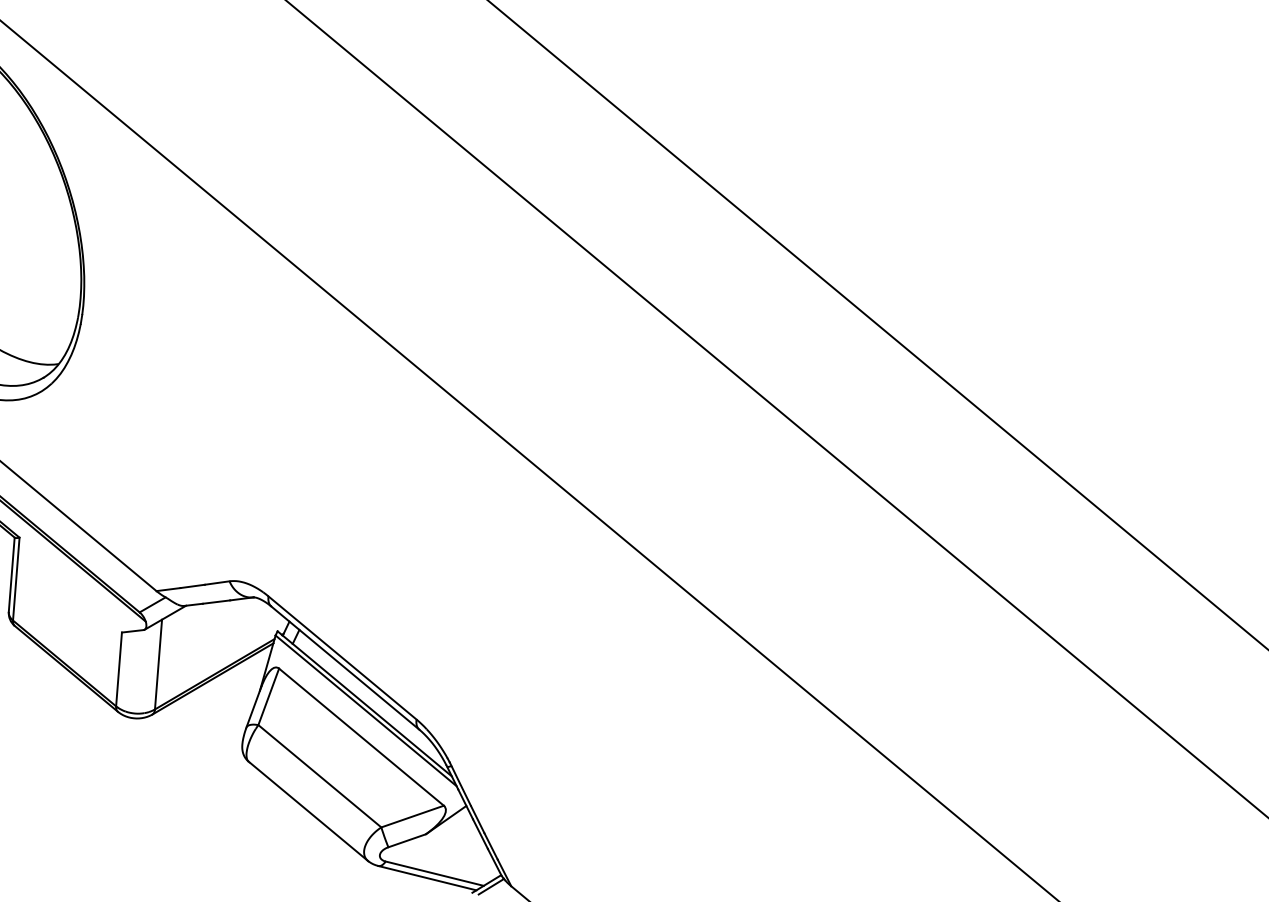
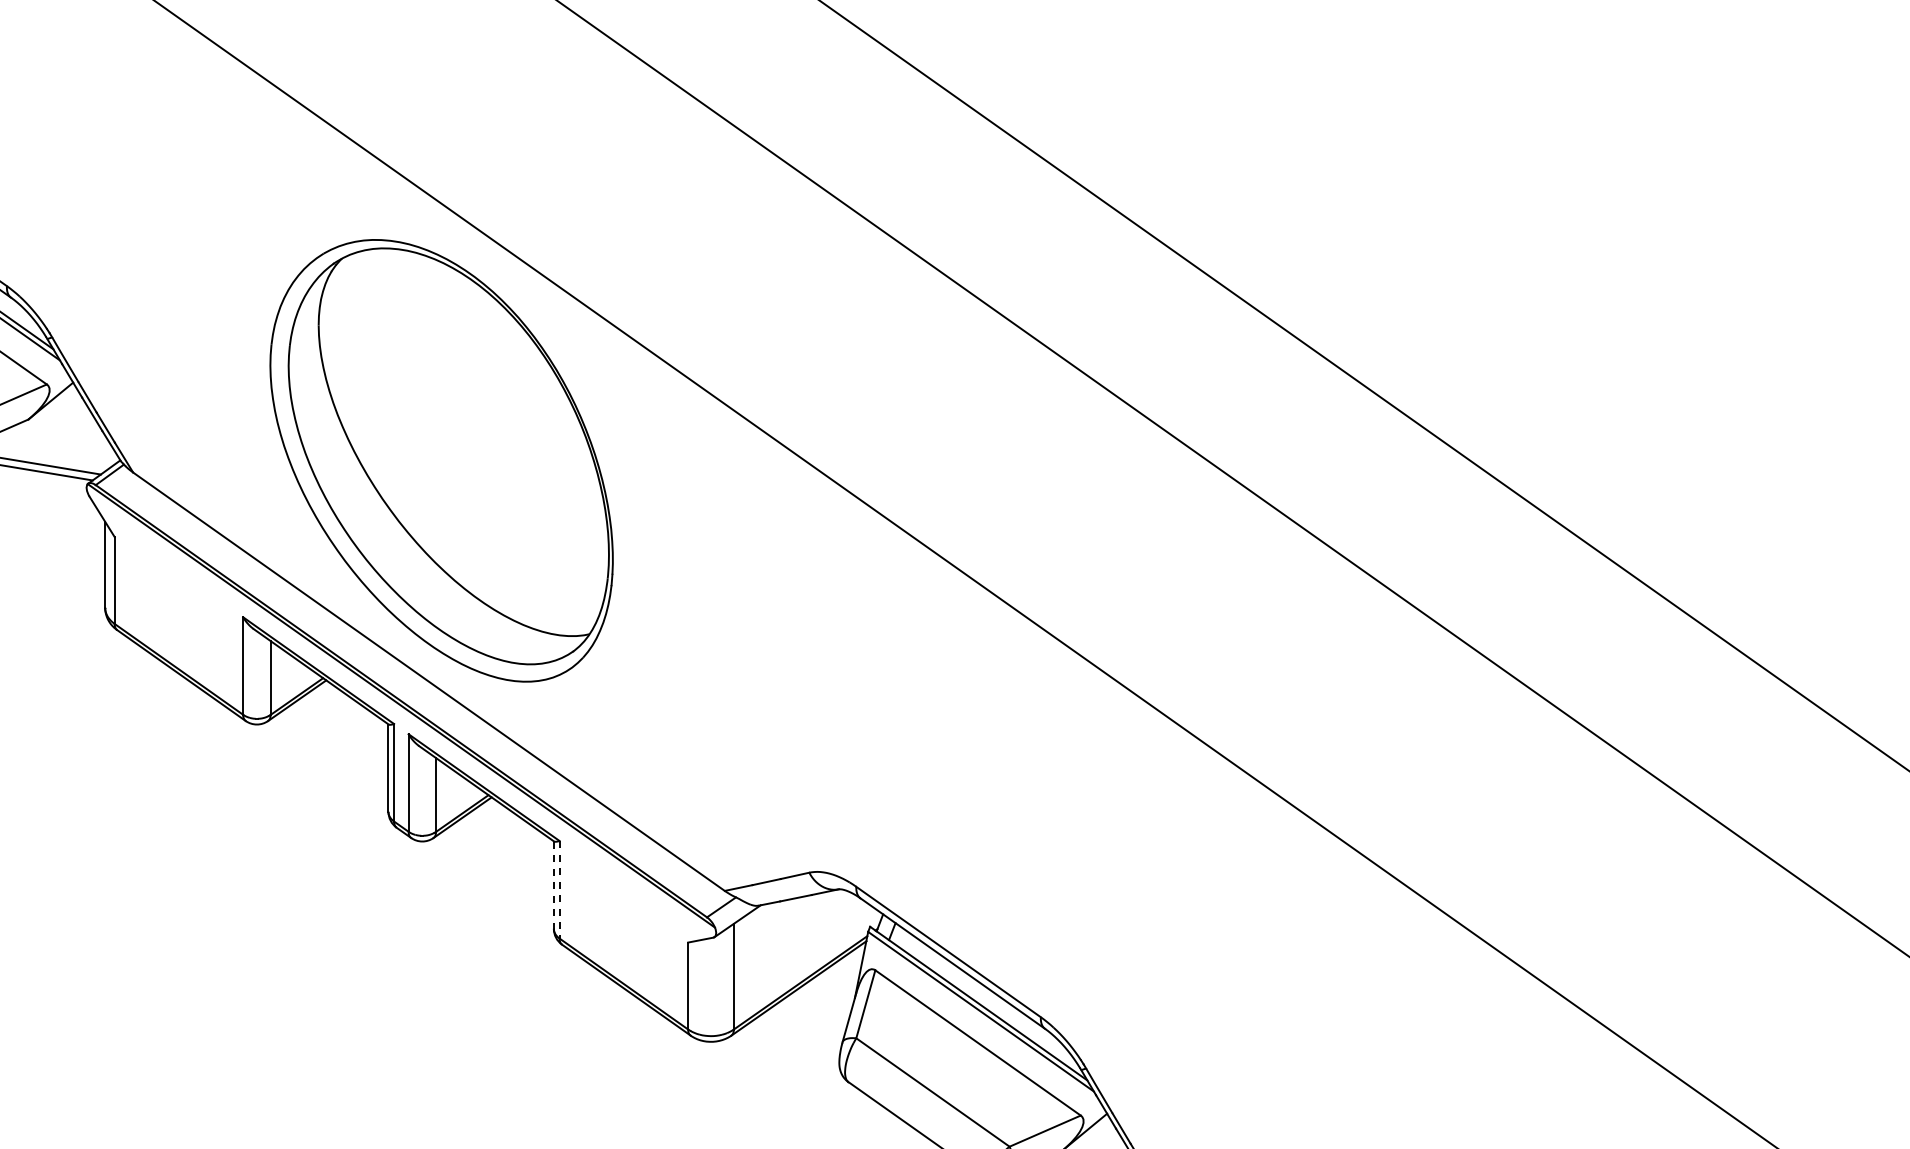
line: (11, 575) -> (553, 885), solid -> dashed
line: (16, 578) -> (559, 889), solid -> dashed

